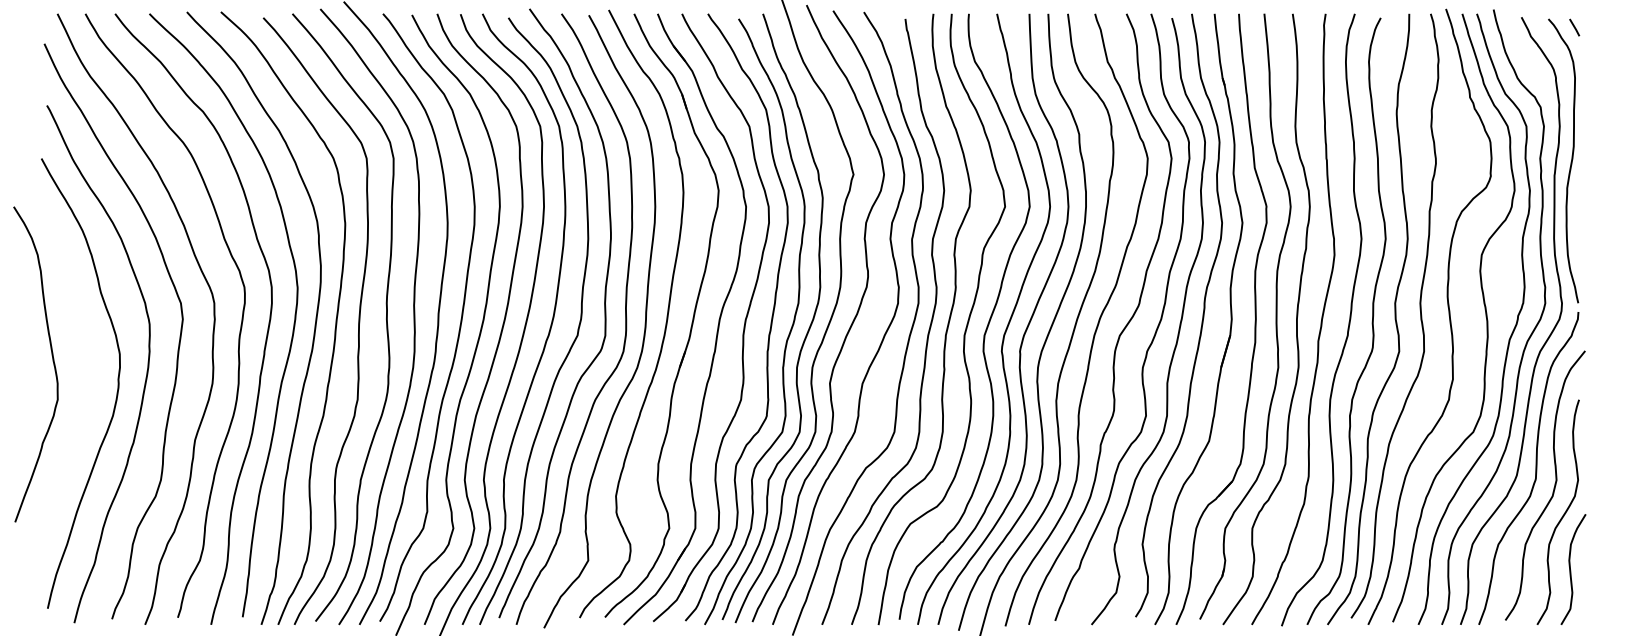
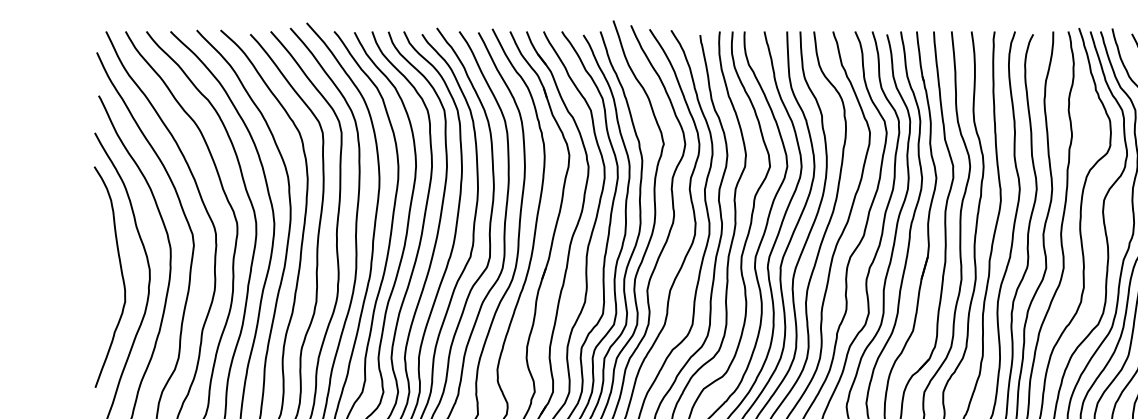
curve: (52, 361) -> (121, 275), moved

